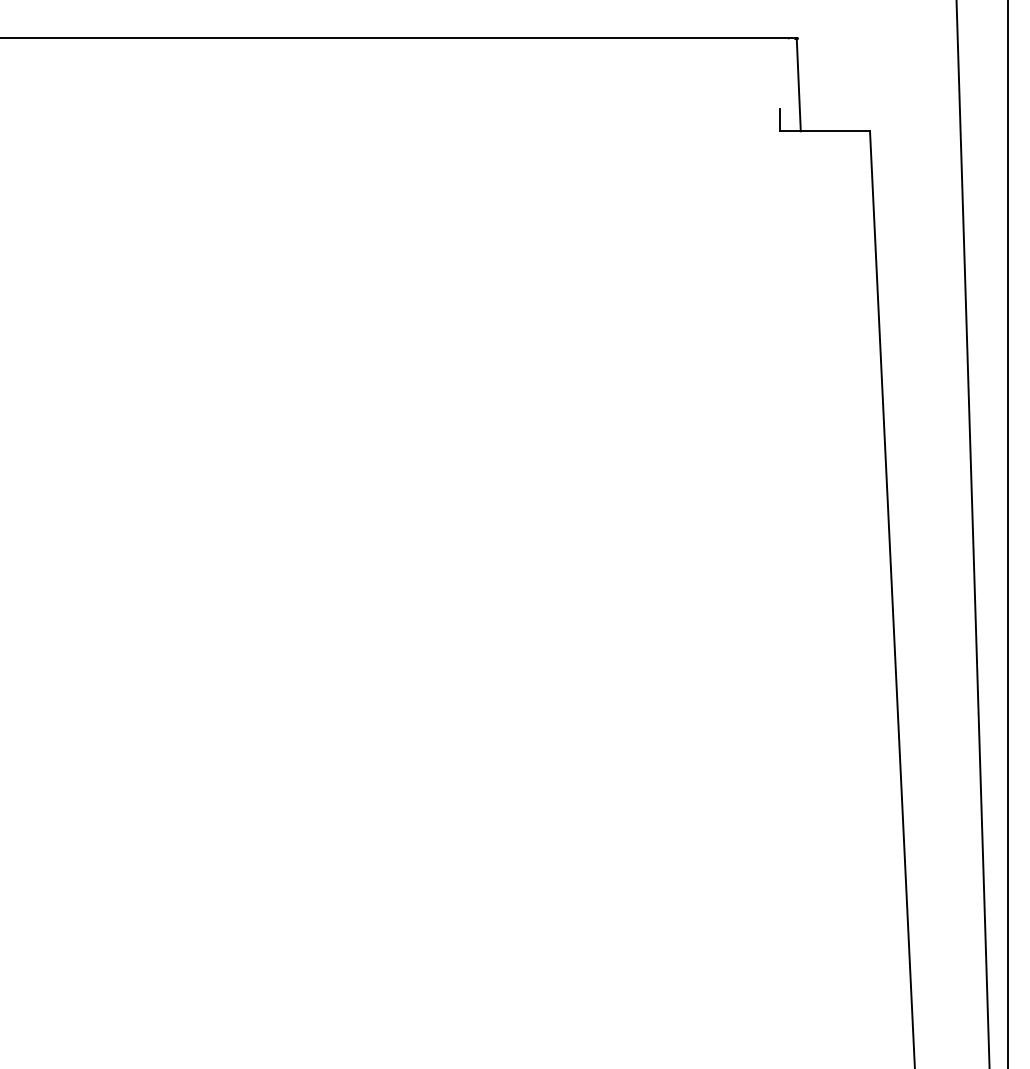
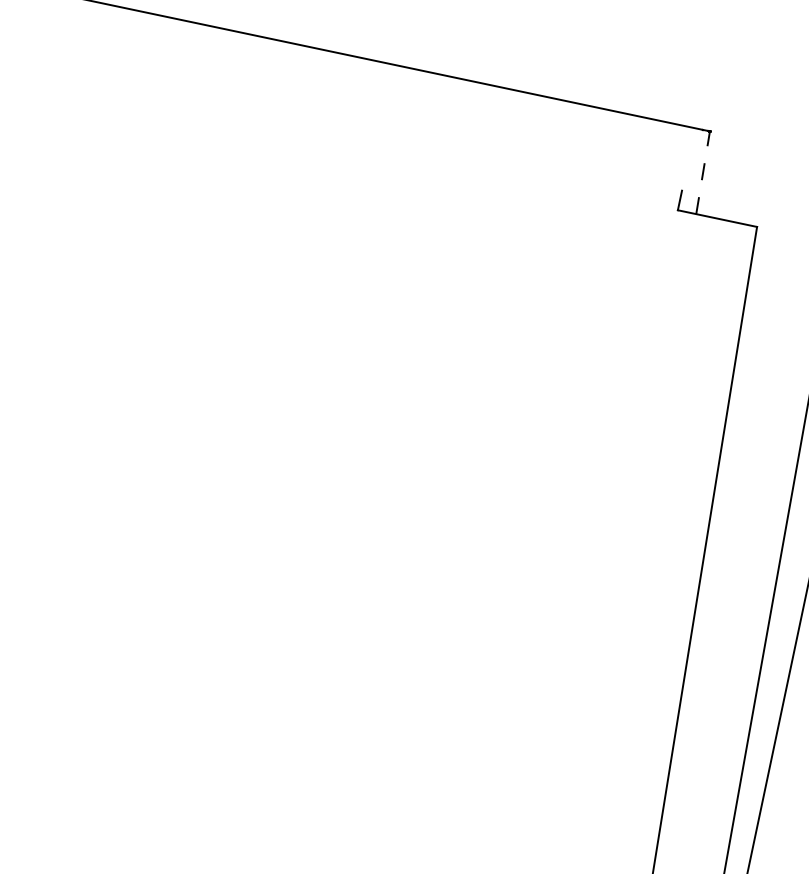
line: (798, 84) -> (702, 172), solid -> dashed

